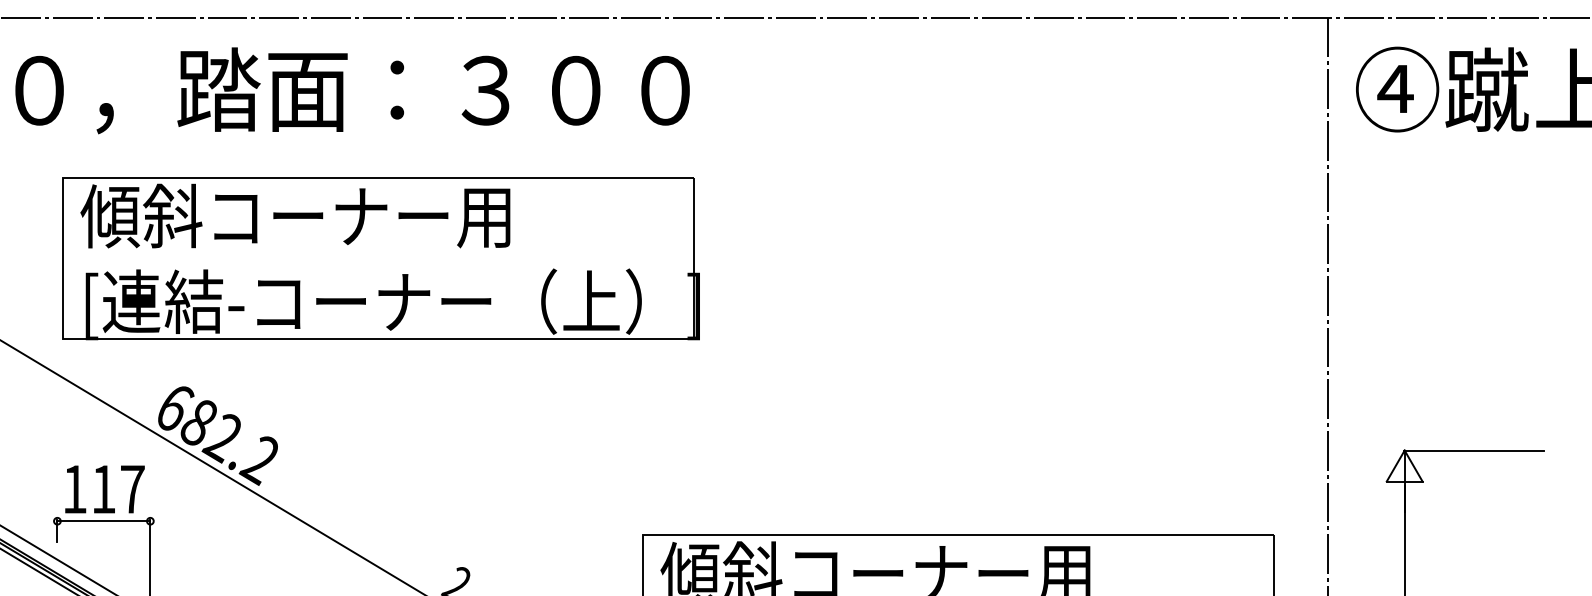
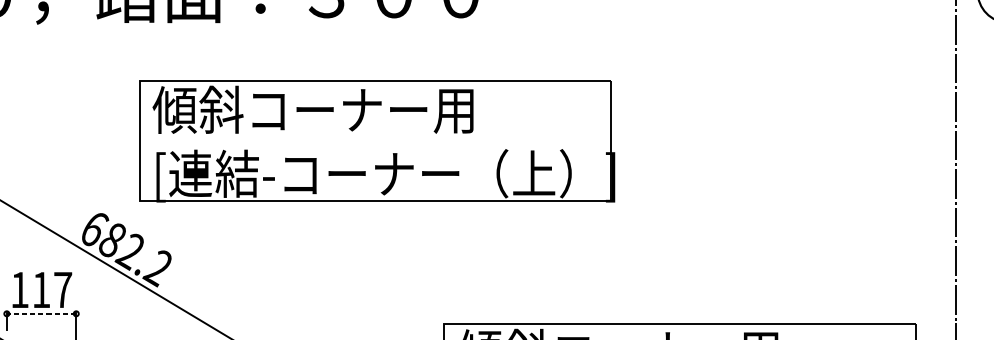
part: (380, 258) -> (376, 141), moved
line: (103, 521) -> (41, 314), solid -> dashed

